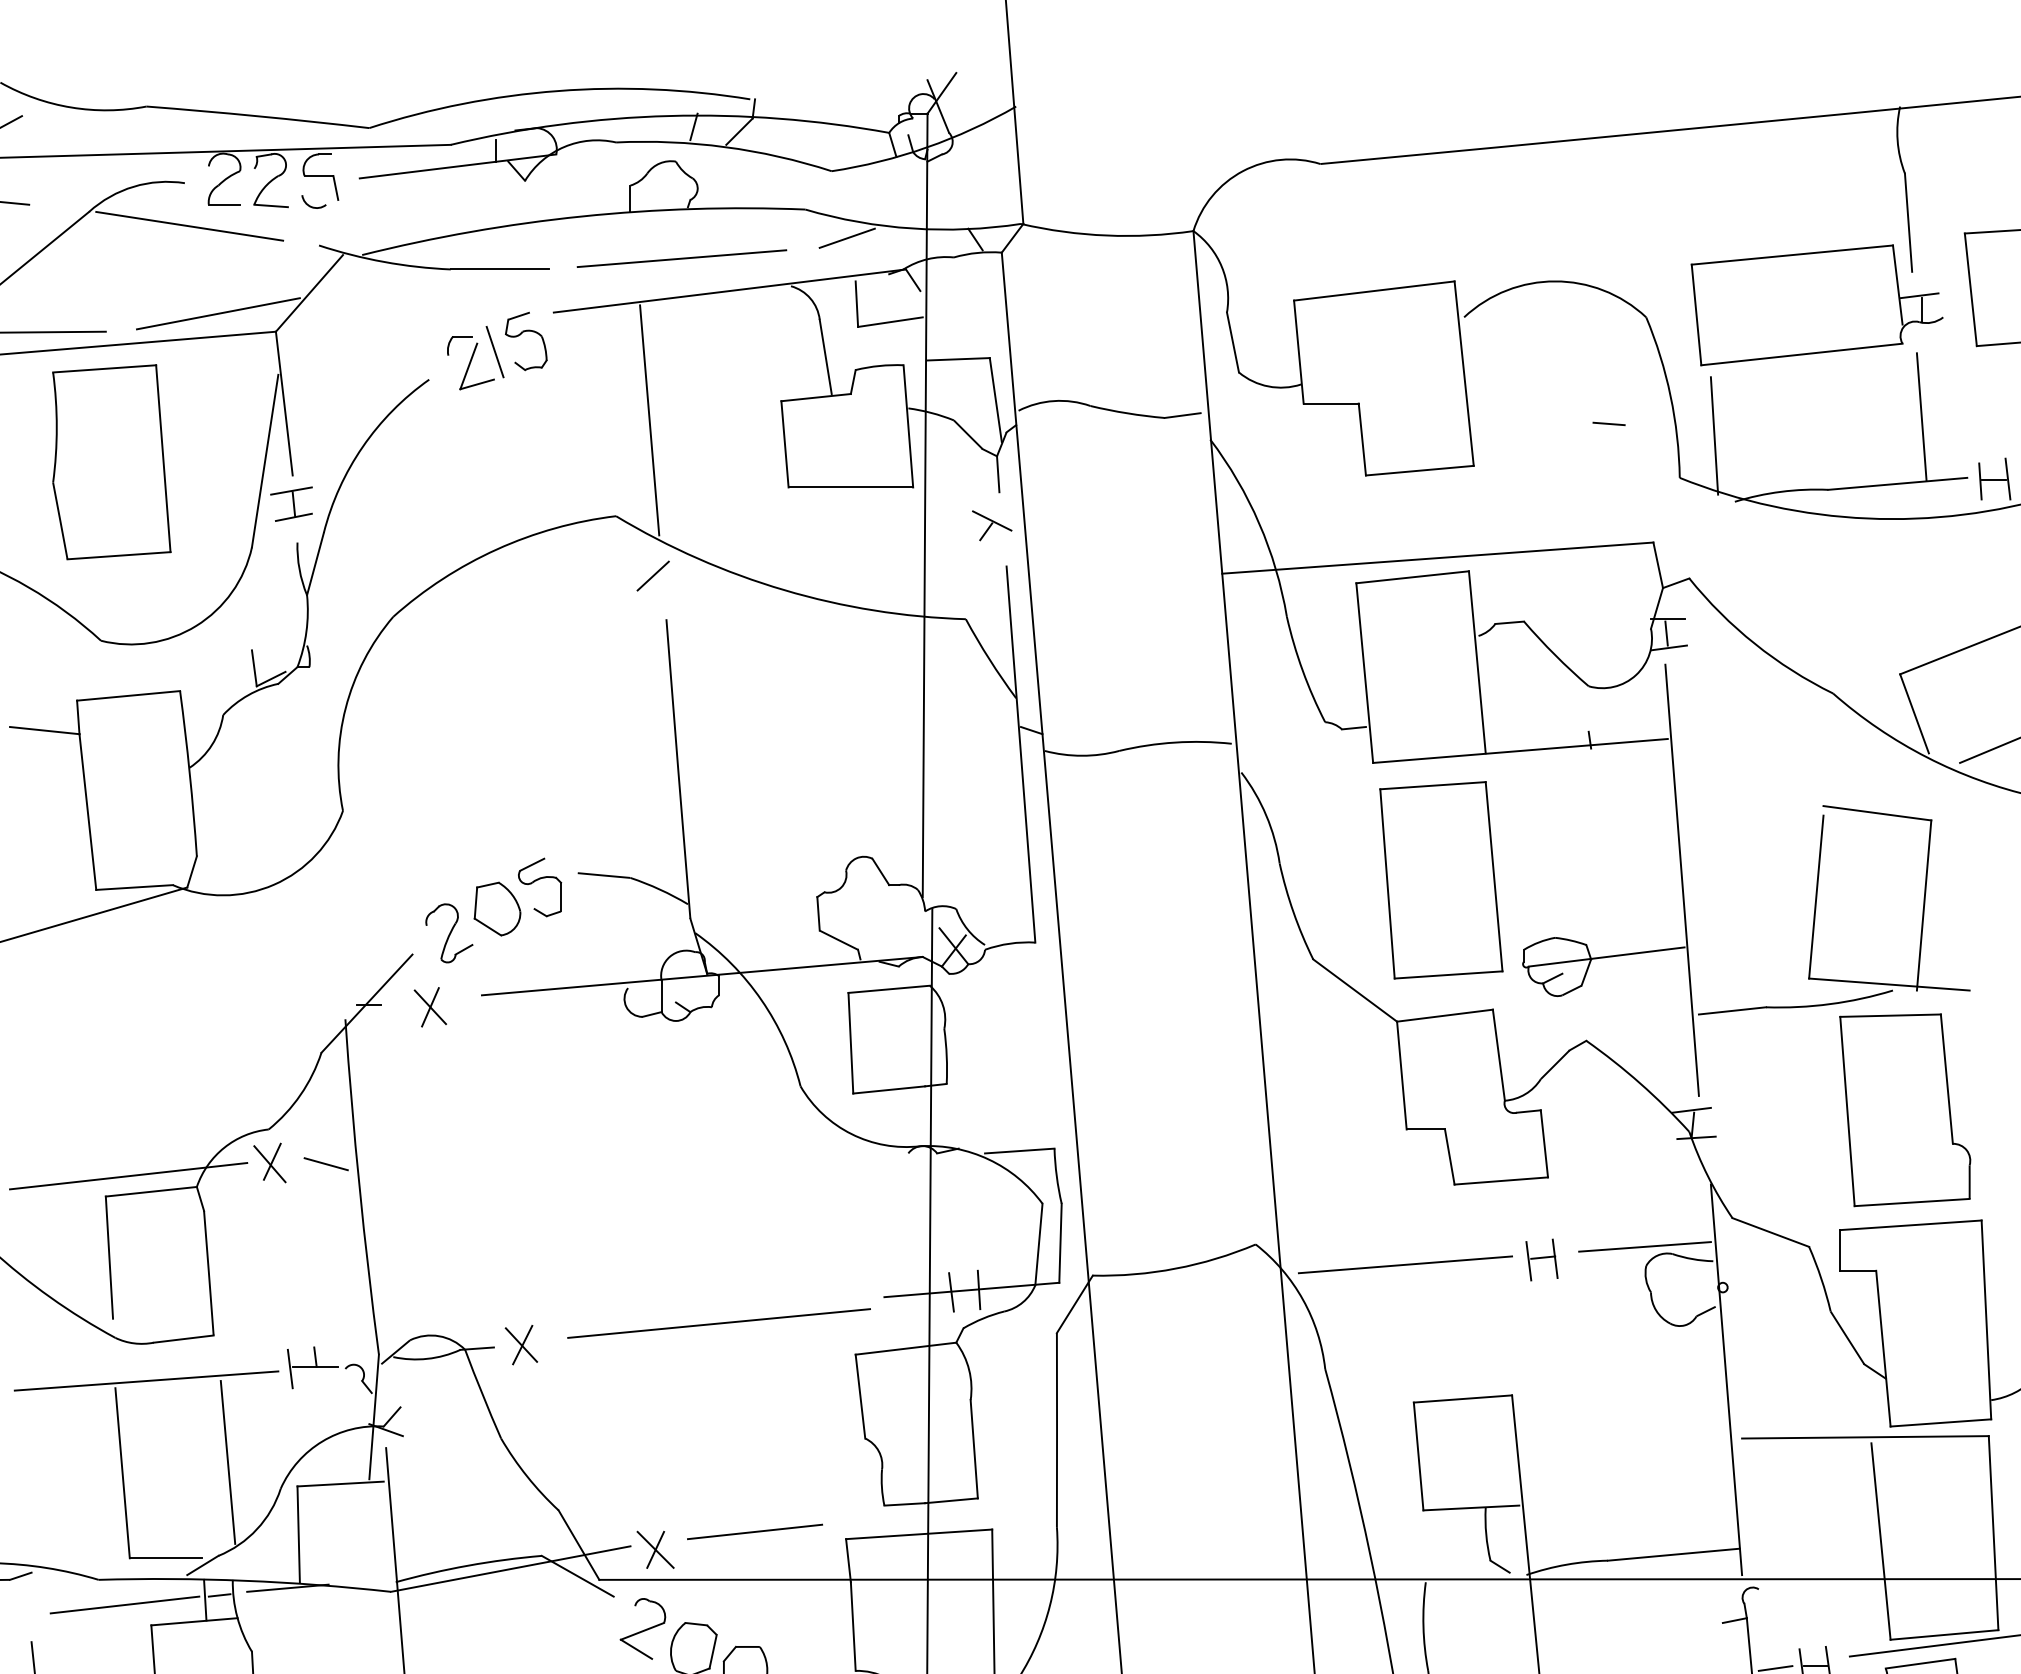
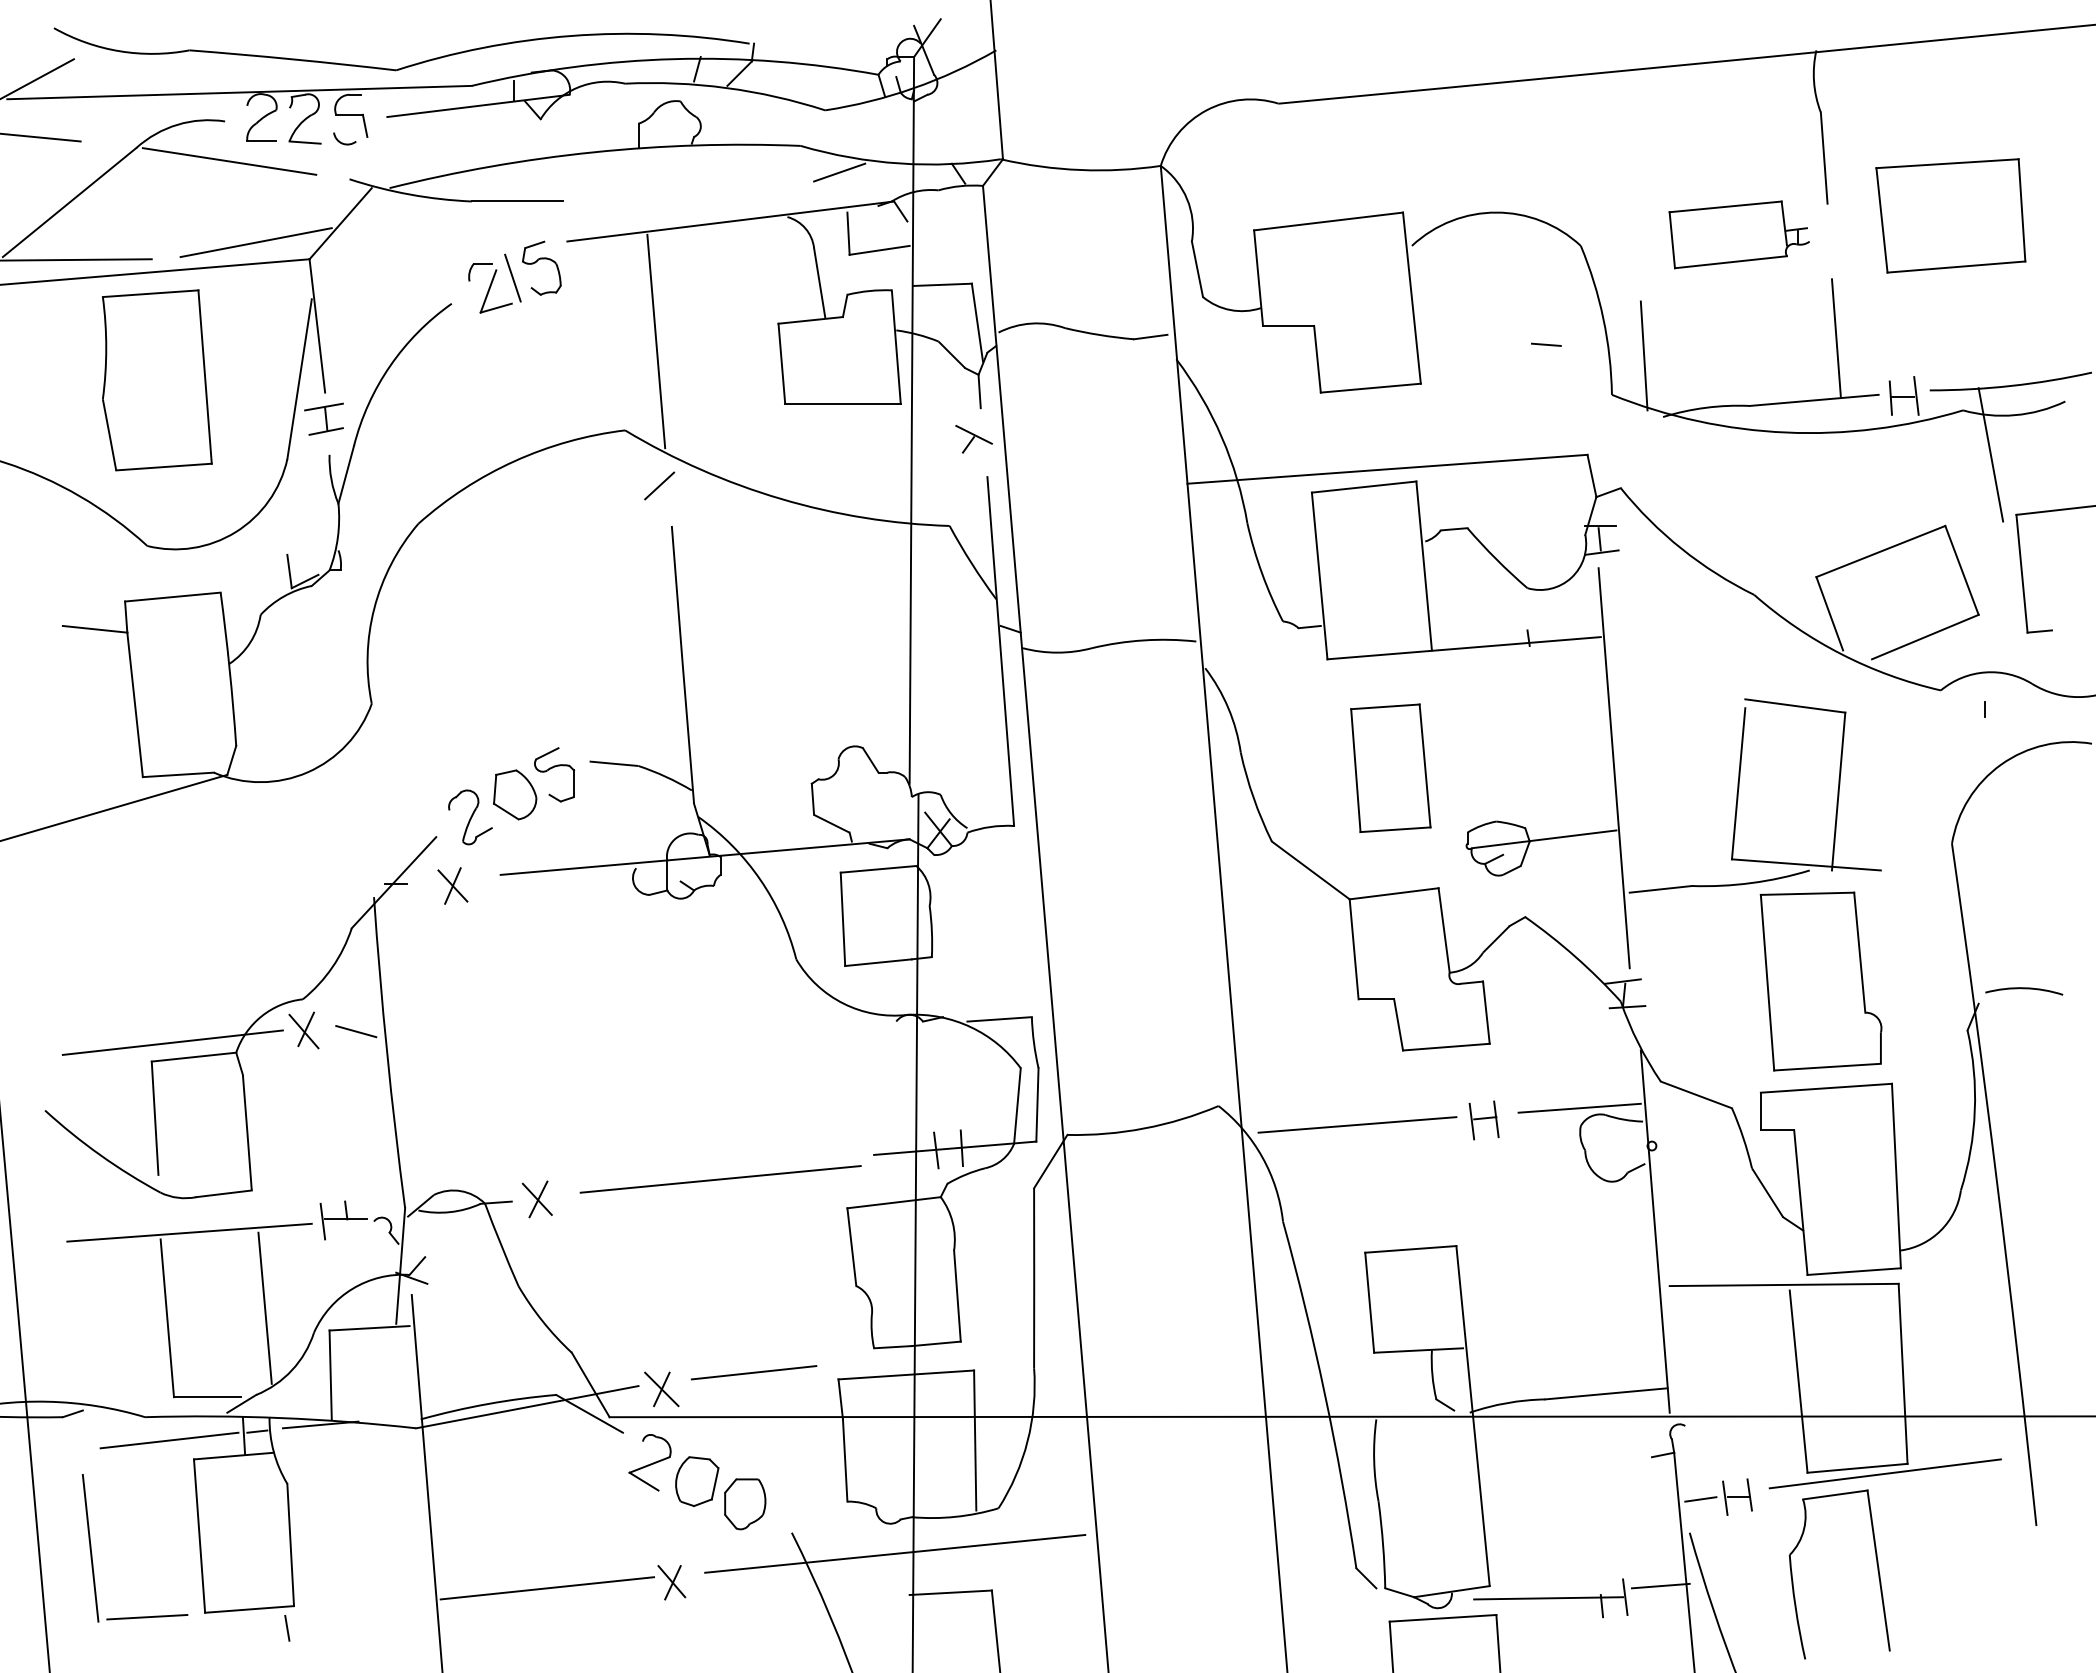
line: (681, 258) -> (685, 191), removed
part: (1817, 305) -> (1739, 234), size x0.6
part: (1441, 880) -> (1390, 768), size x0.7

